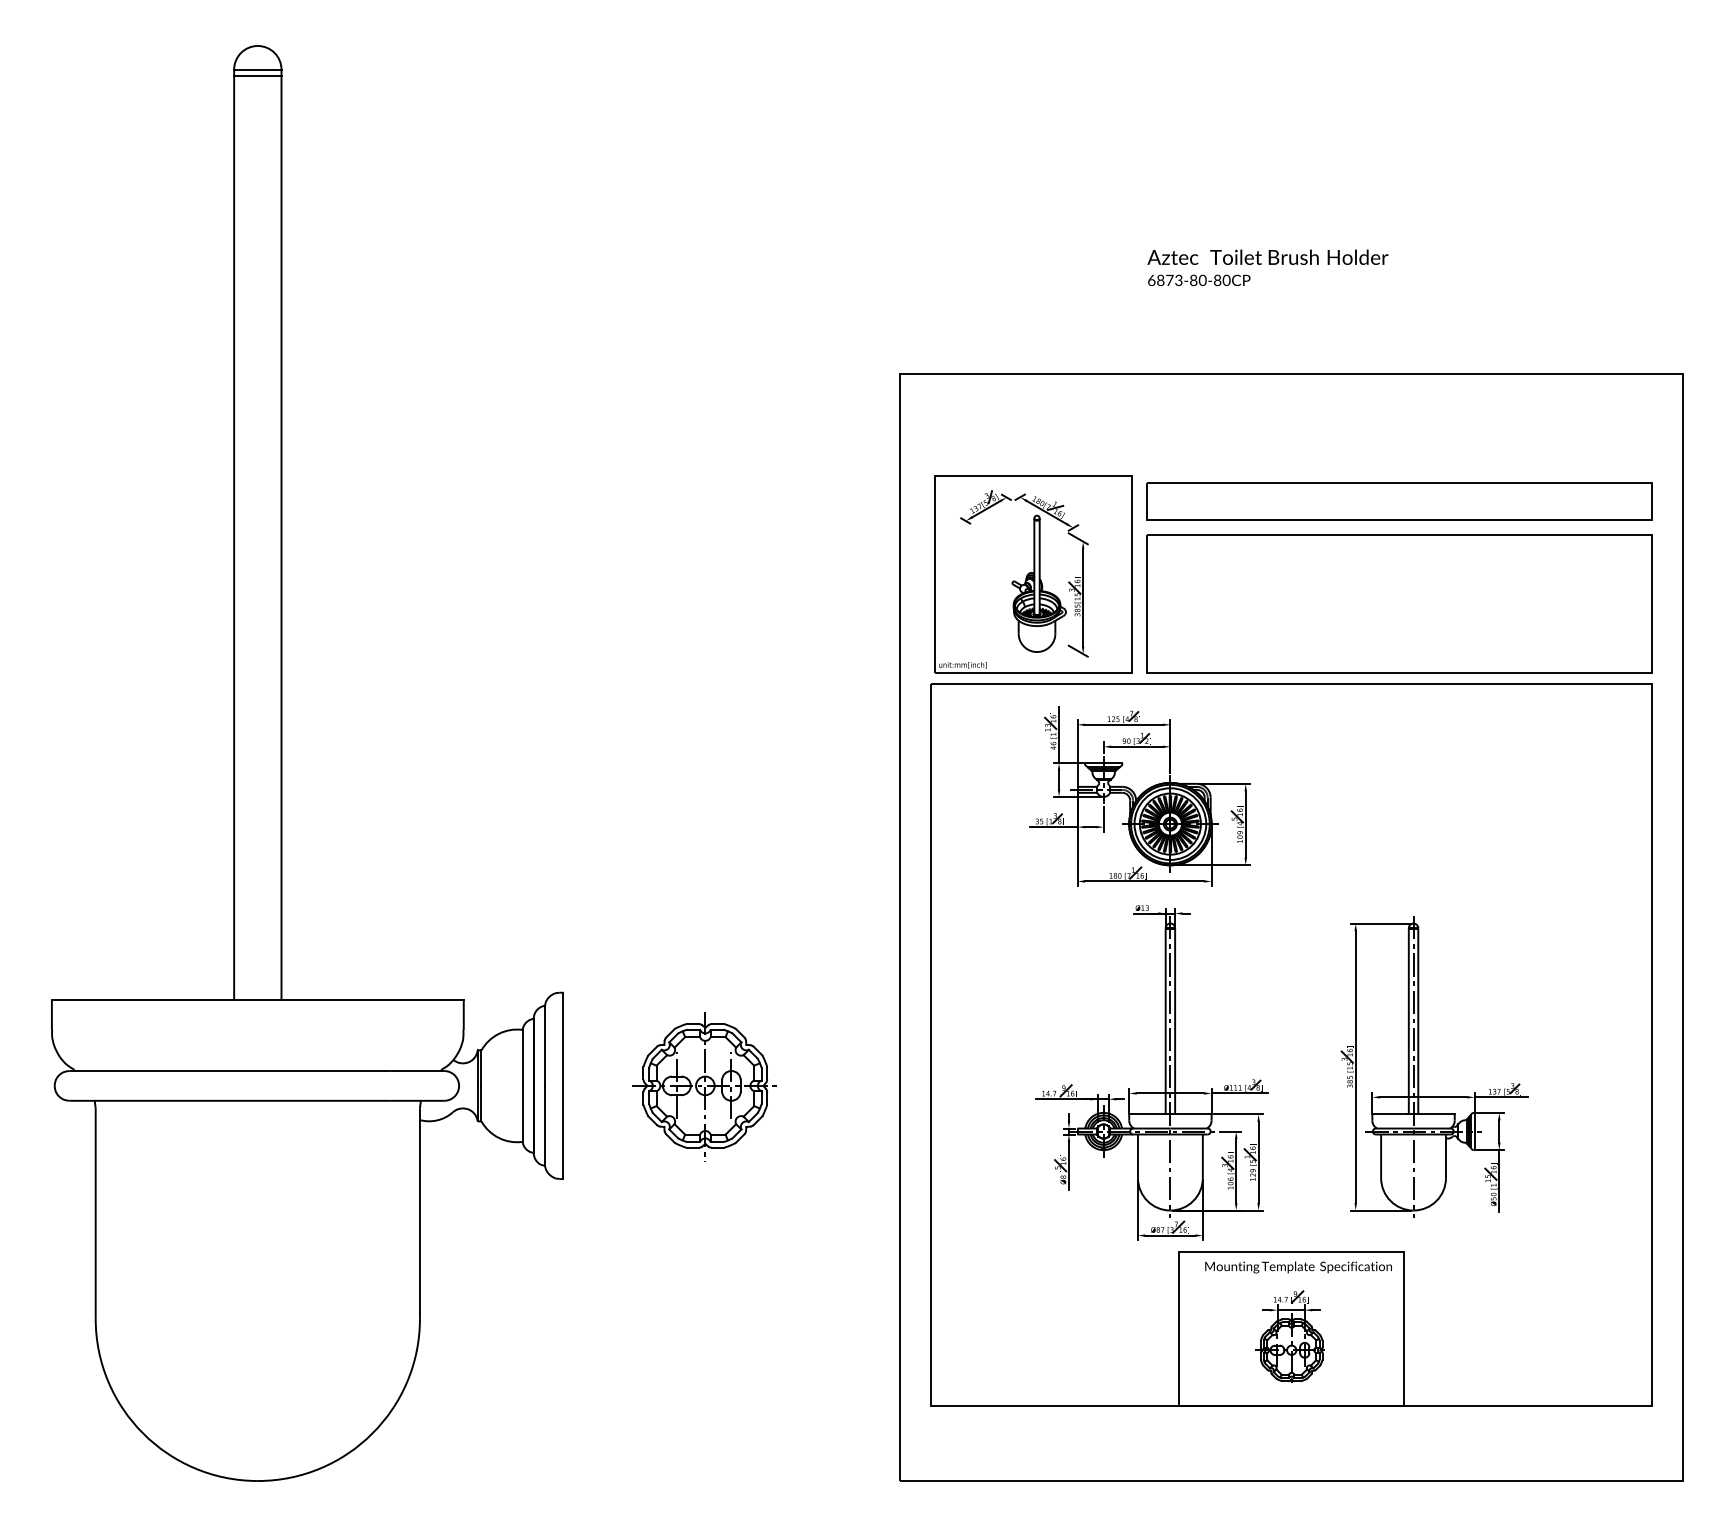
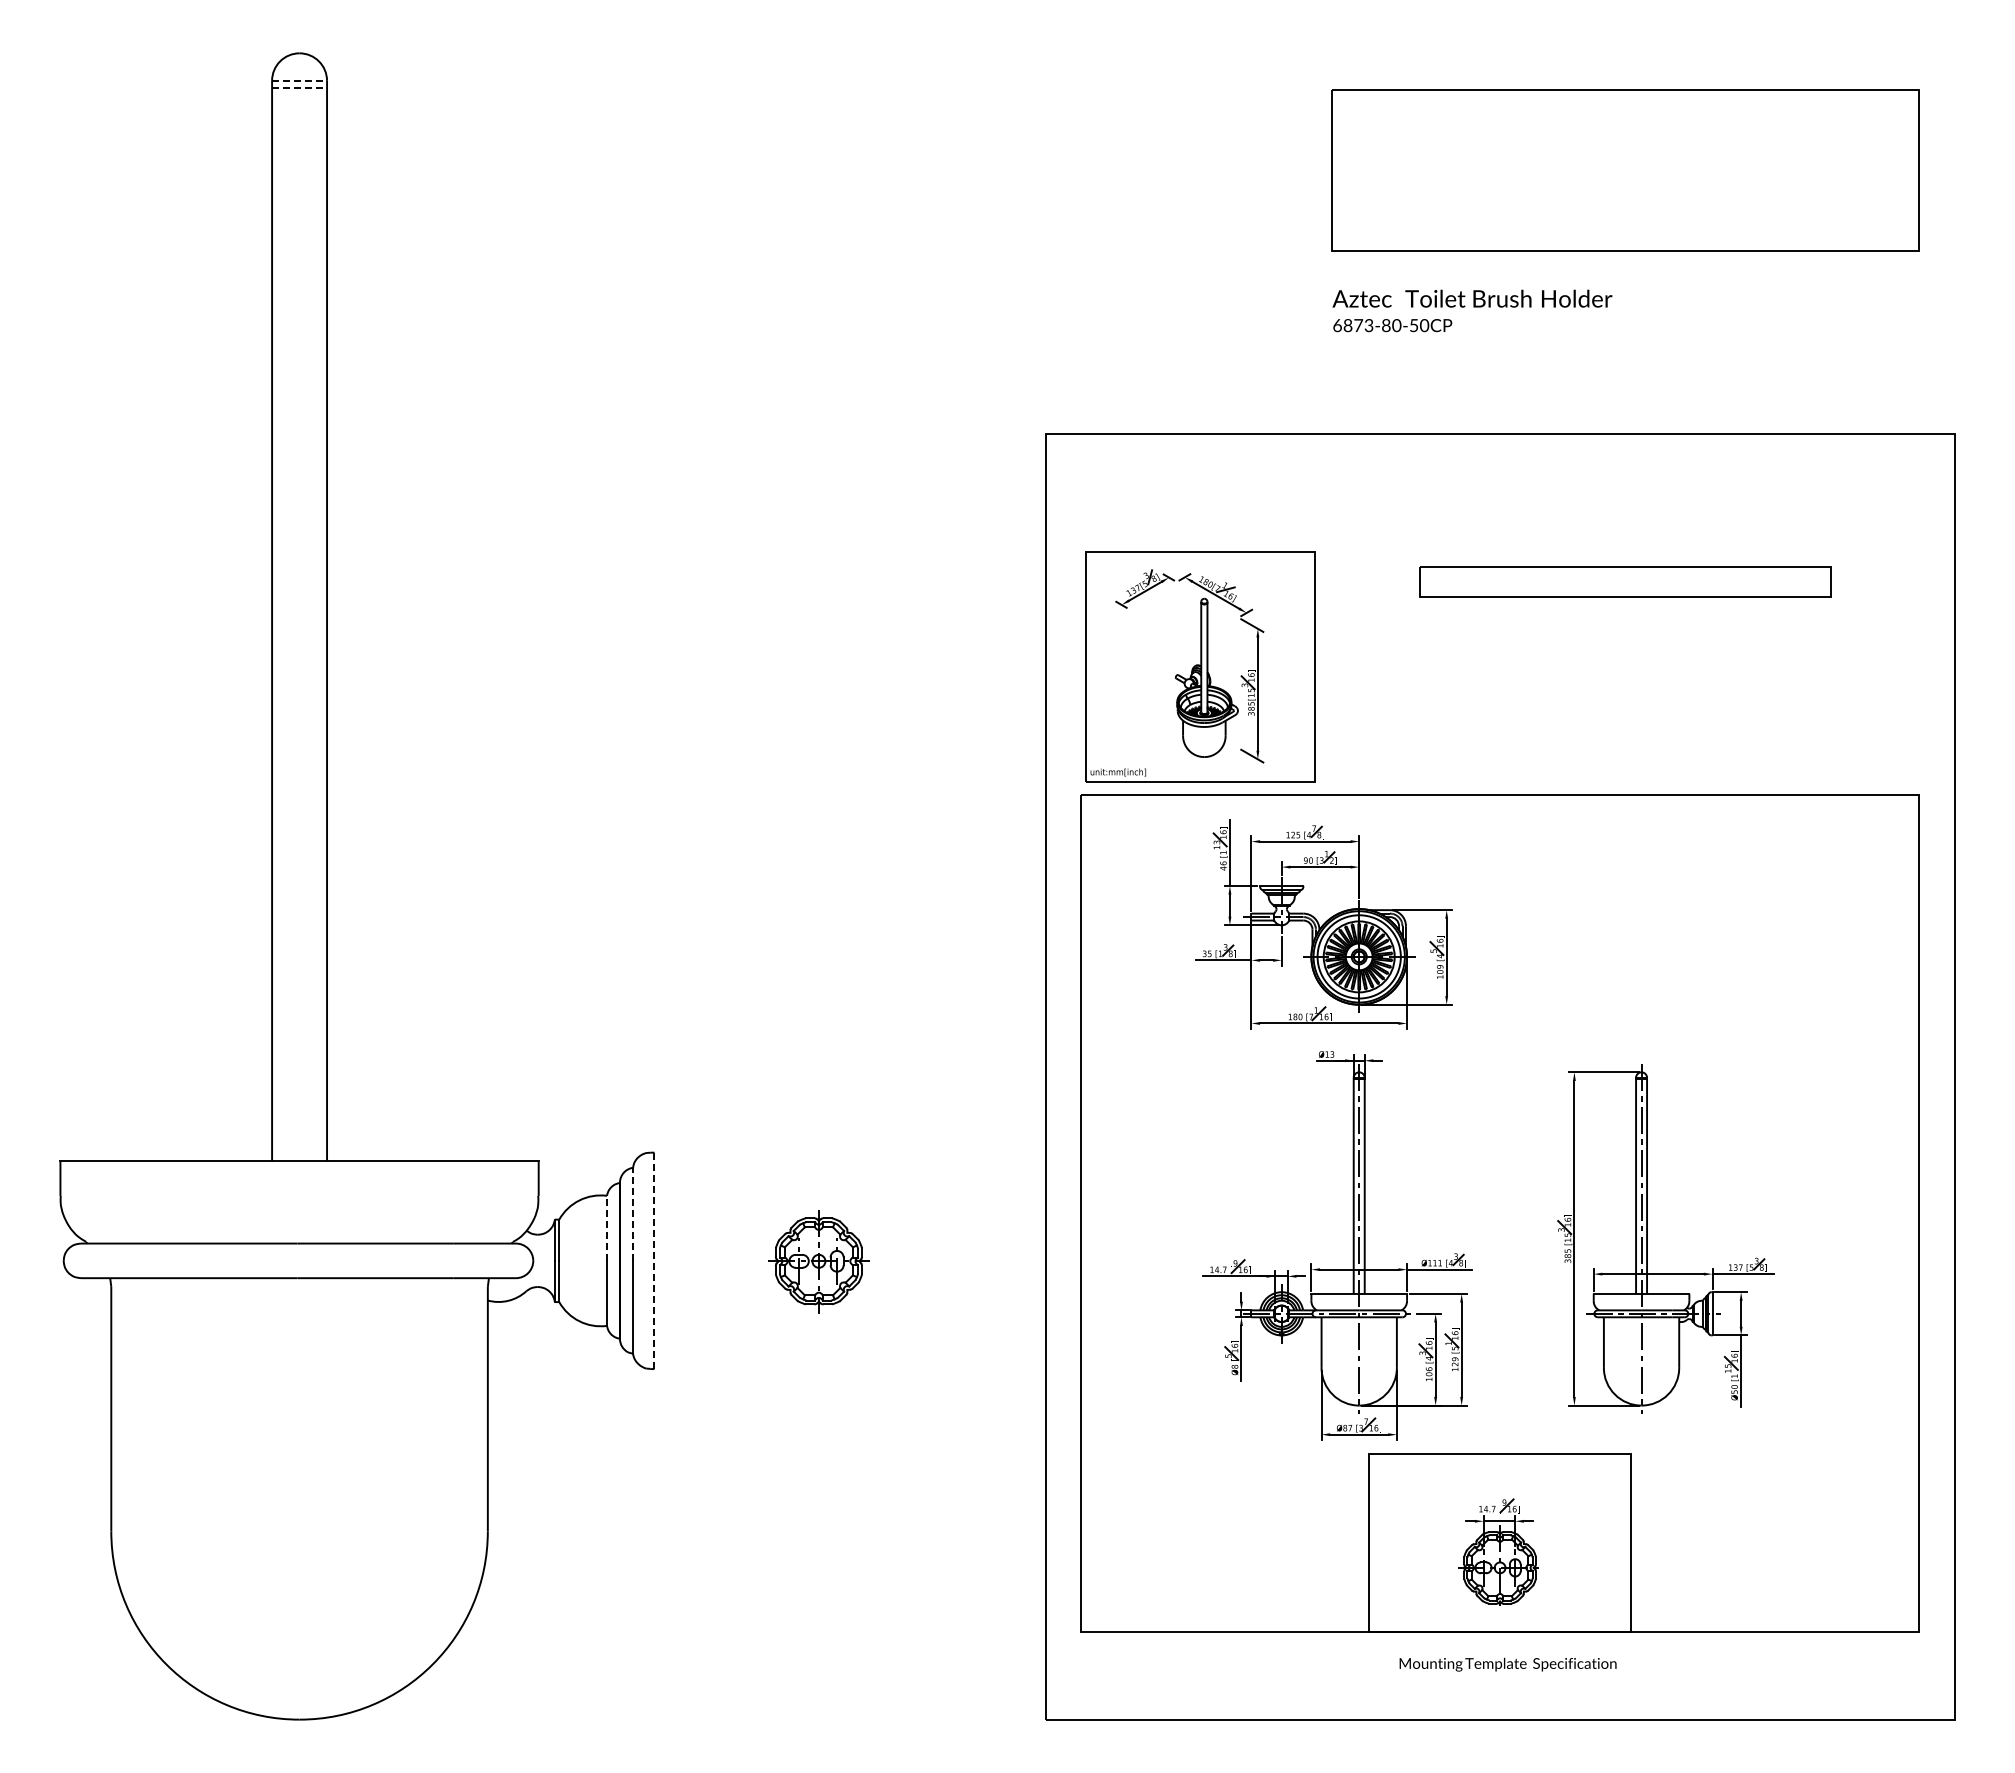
line: (258, 69) -> (300, 80), solid -> dashed
line: (258, 75) -> (300, 87), solid -> dashed
text: (1217, 280) -> (1413, 325), 6873-80-80CP -> 6873-80-50CP
part: (1399, 500) -> (1625, 581), size x0.7
part: (1399, 604) -> (1625, 170), moved
line: (544, 1045) -> (632, 1214), solid -> dashed
line: (522, 1058) -> (606, 1228), solid -> dashed
line: (563, 1086) -> (654, 1261), solid -> dashed
part: (704, 1086) -> (818, 1261), size x0.6
text: (1298, 1267) -> (1507, 1664), moved

